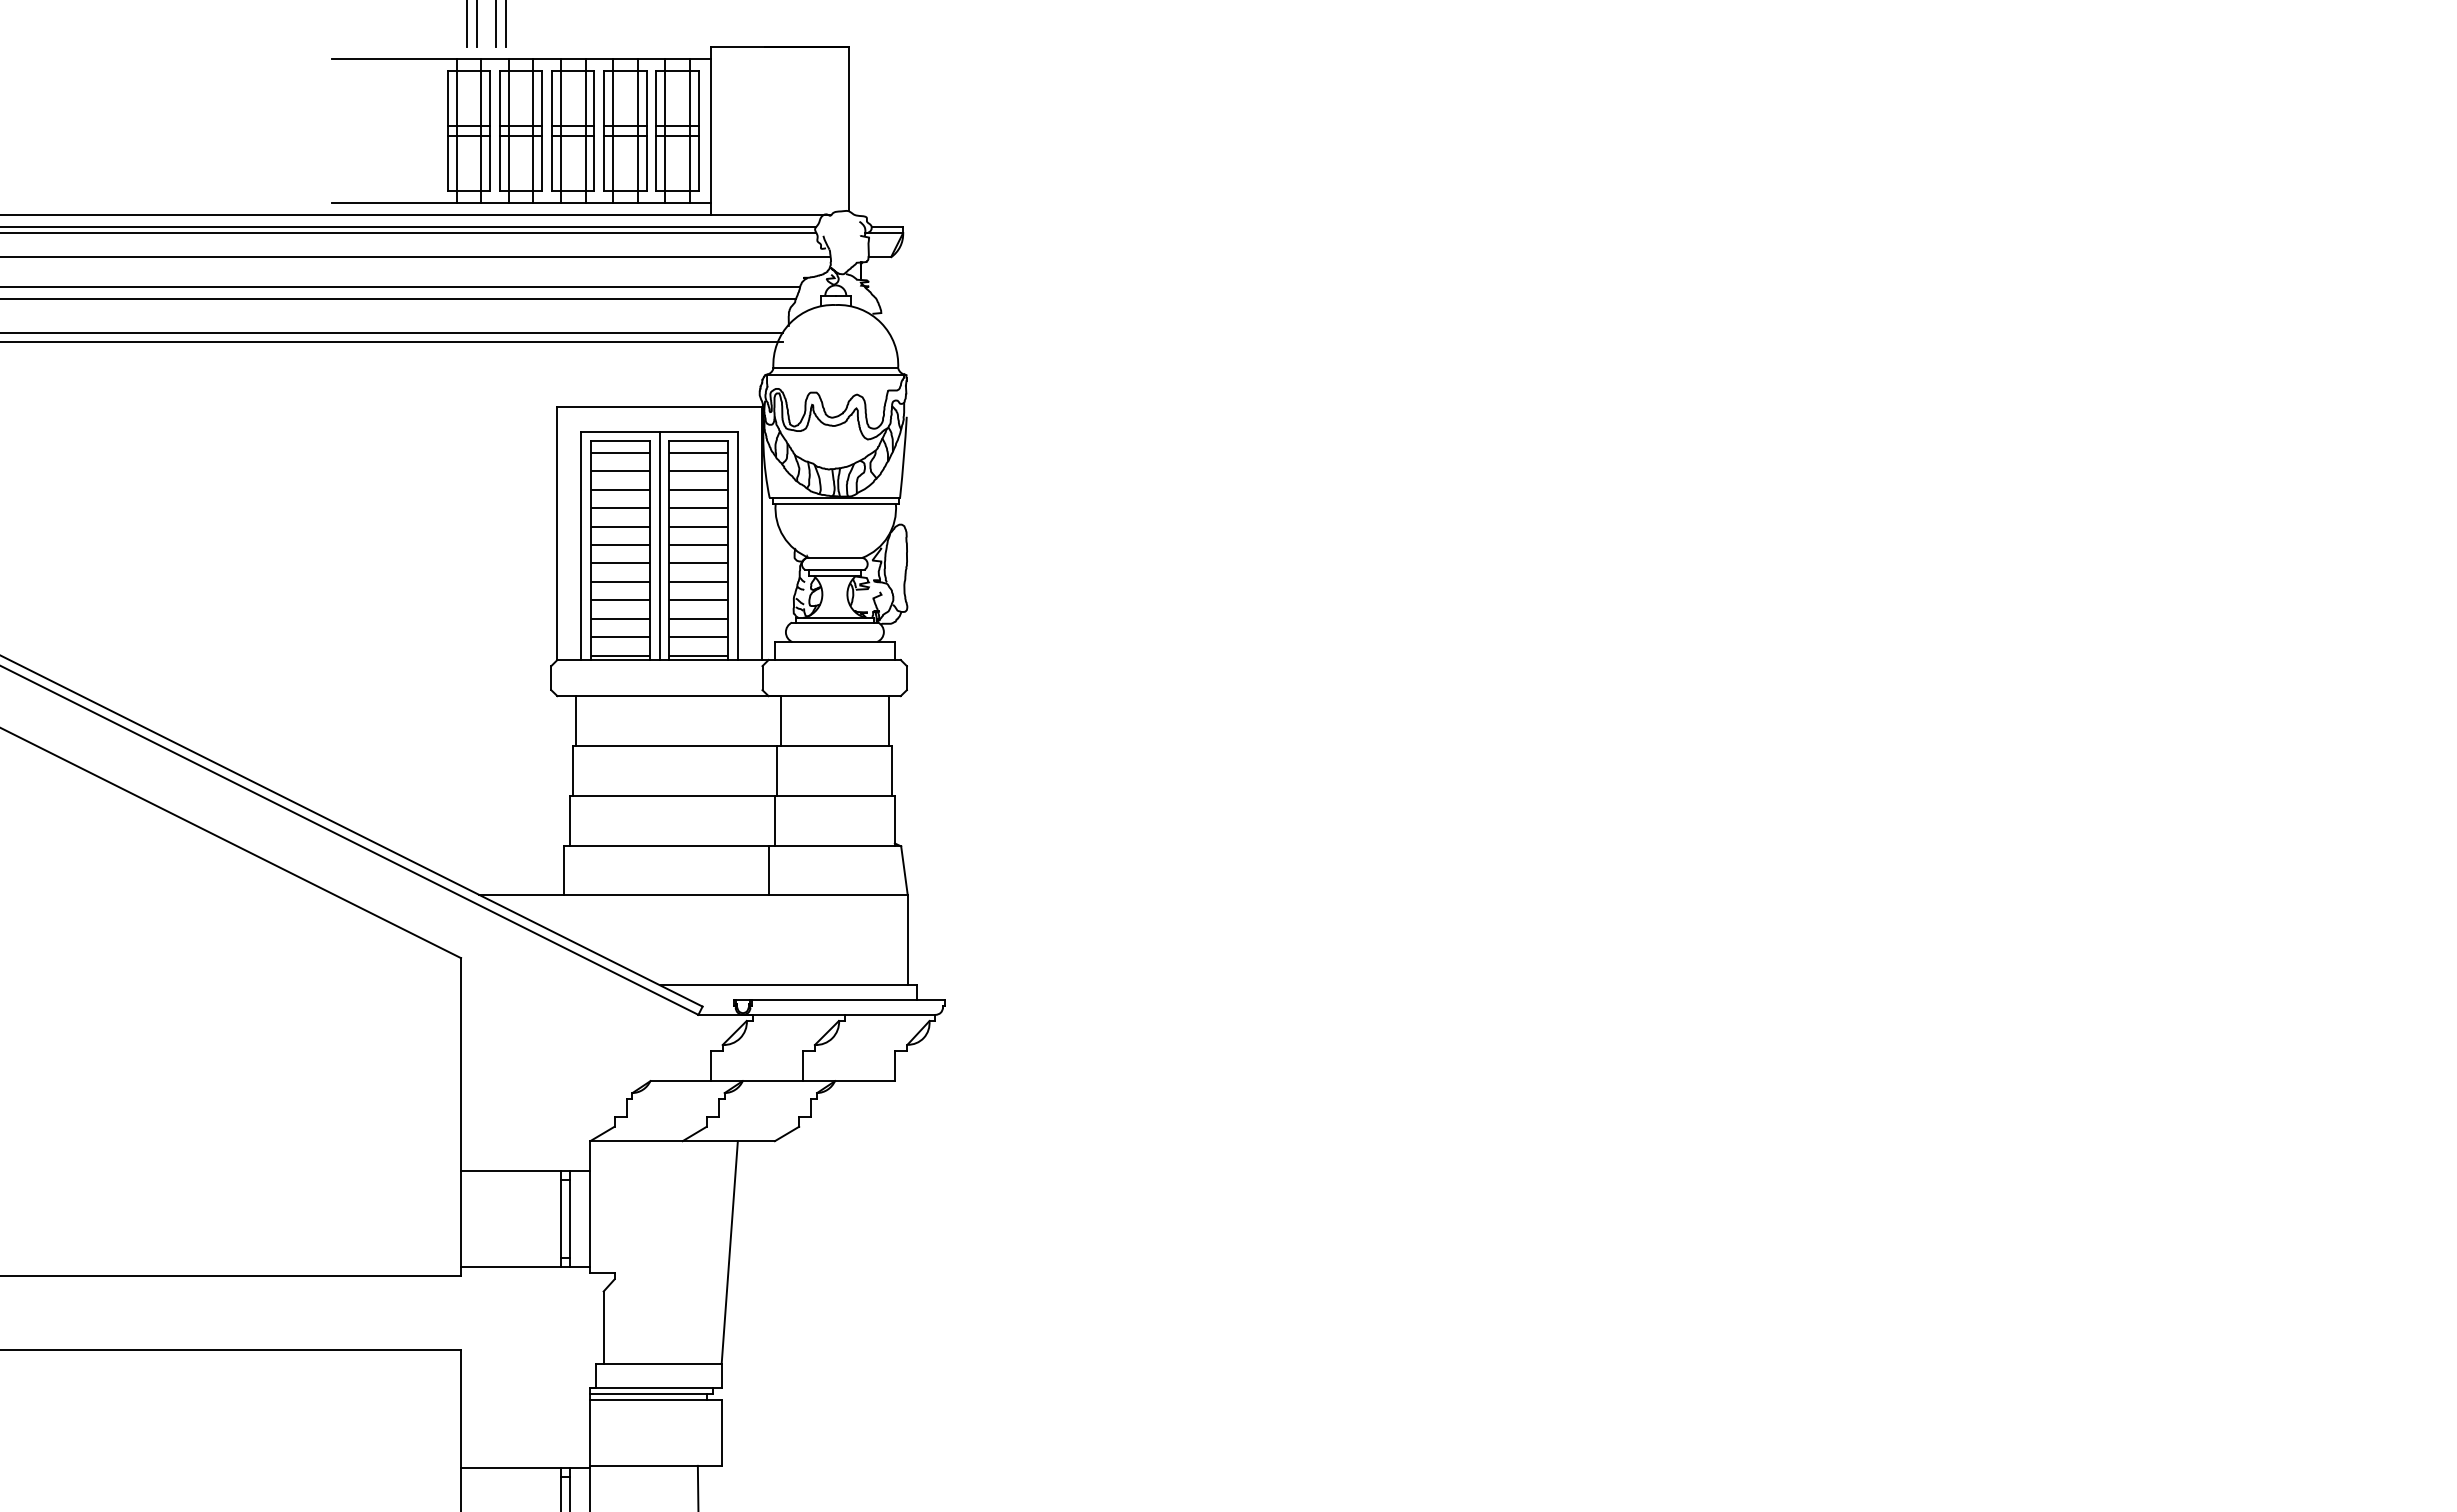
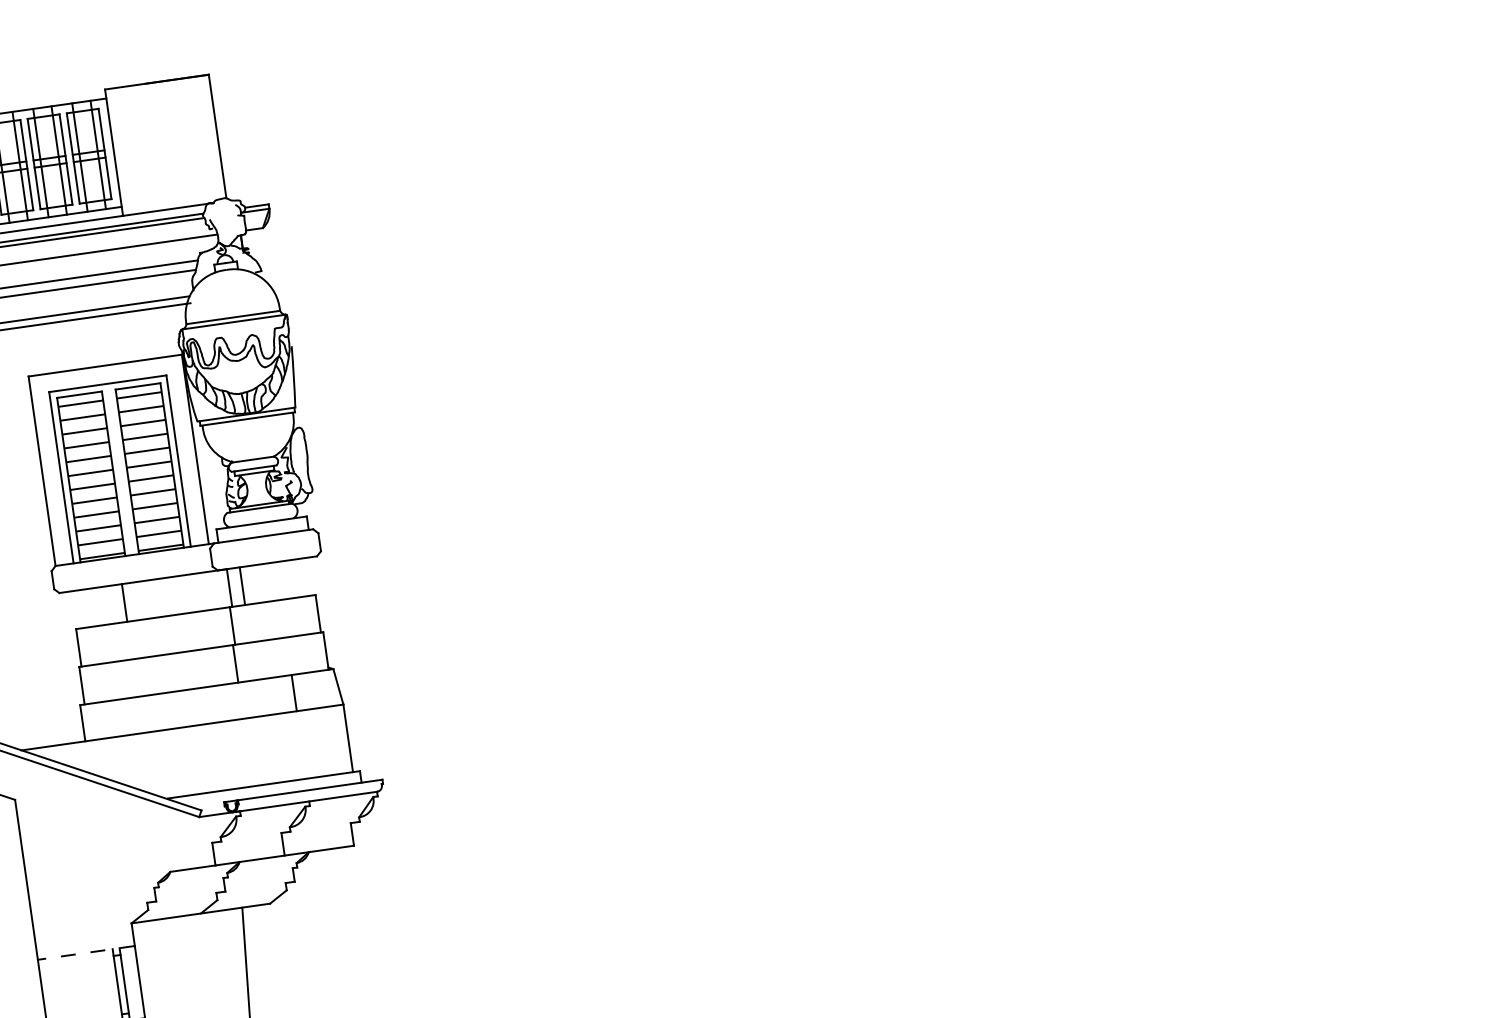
line: (659, 545) -> (119, 469), removed
line: (575, 721) -> (124, 603), moved
line: (888, 721) -> (242, 586), moved
line: (768, 870) -> (294, 693), moved
line: (525, 1171) -> (86, 953), solid -> dashed

